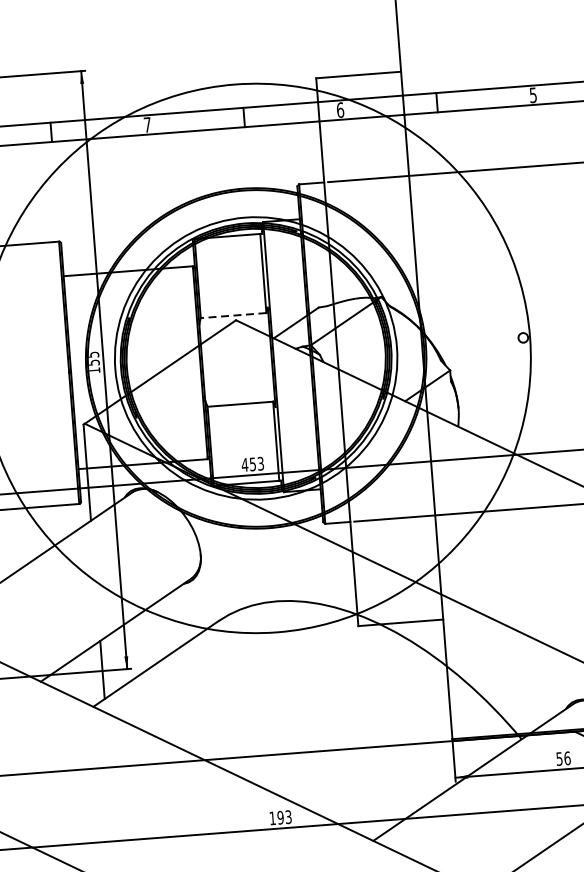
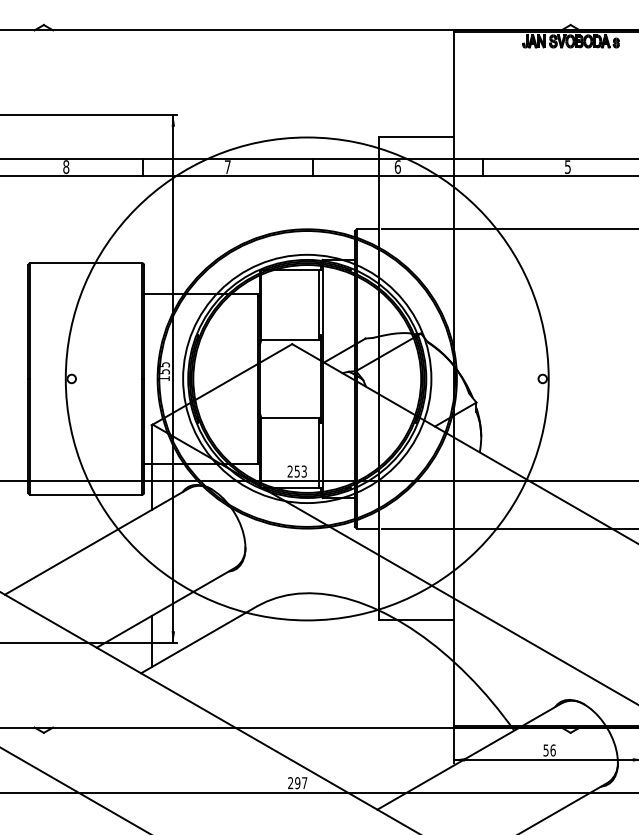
line: (233, 315) -> (290, 339), dashed -> solid
text: (245, 464) -> (290, 471), 453 -> 253
text: (280, 818) -> (297, 783), 193 -> 297

